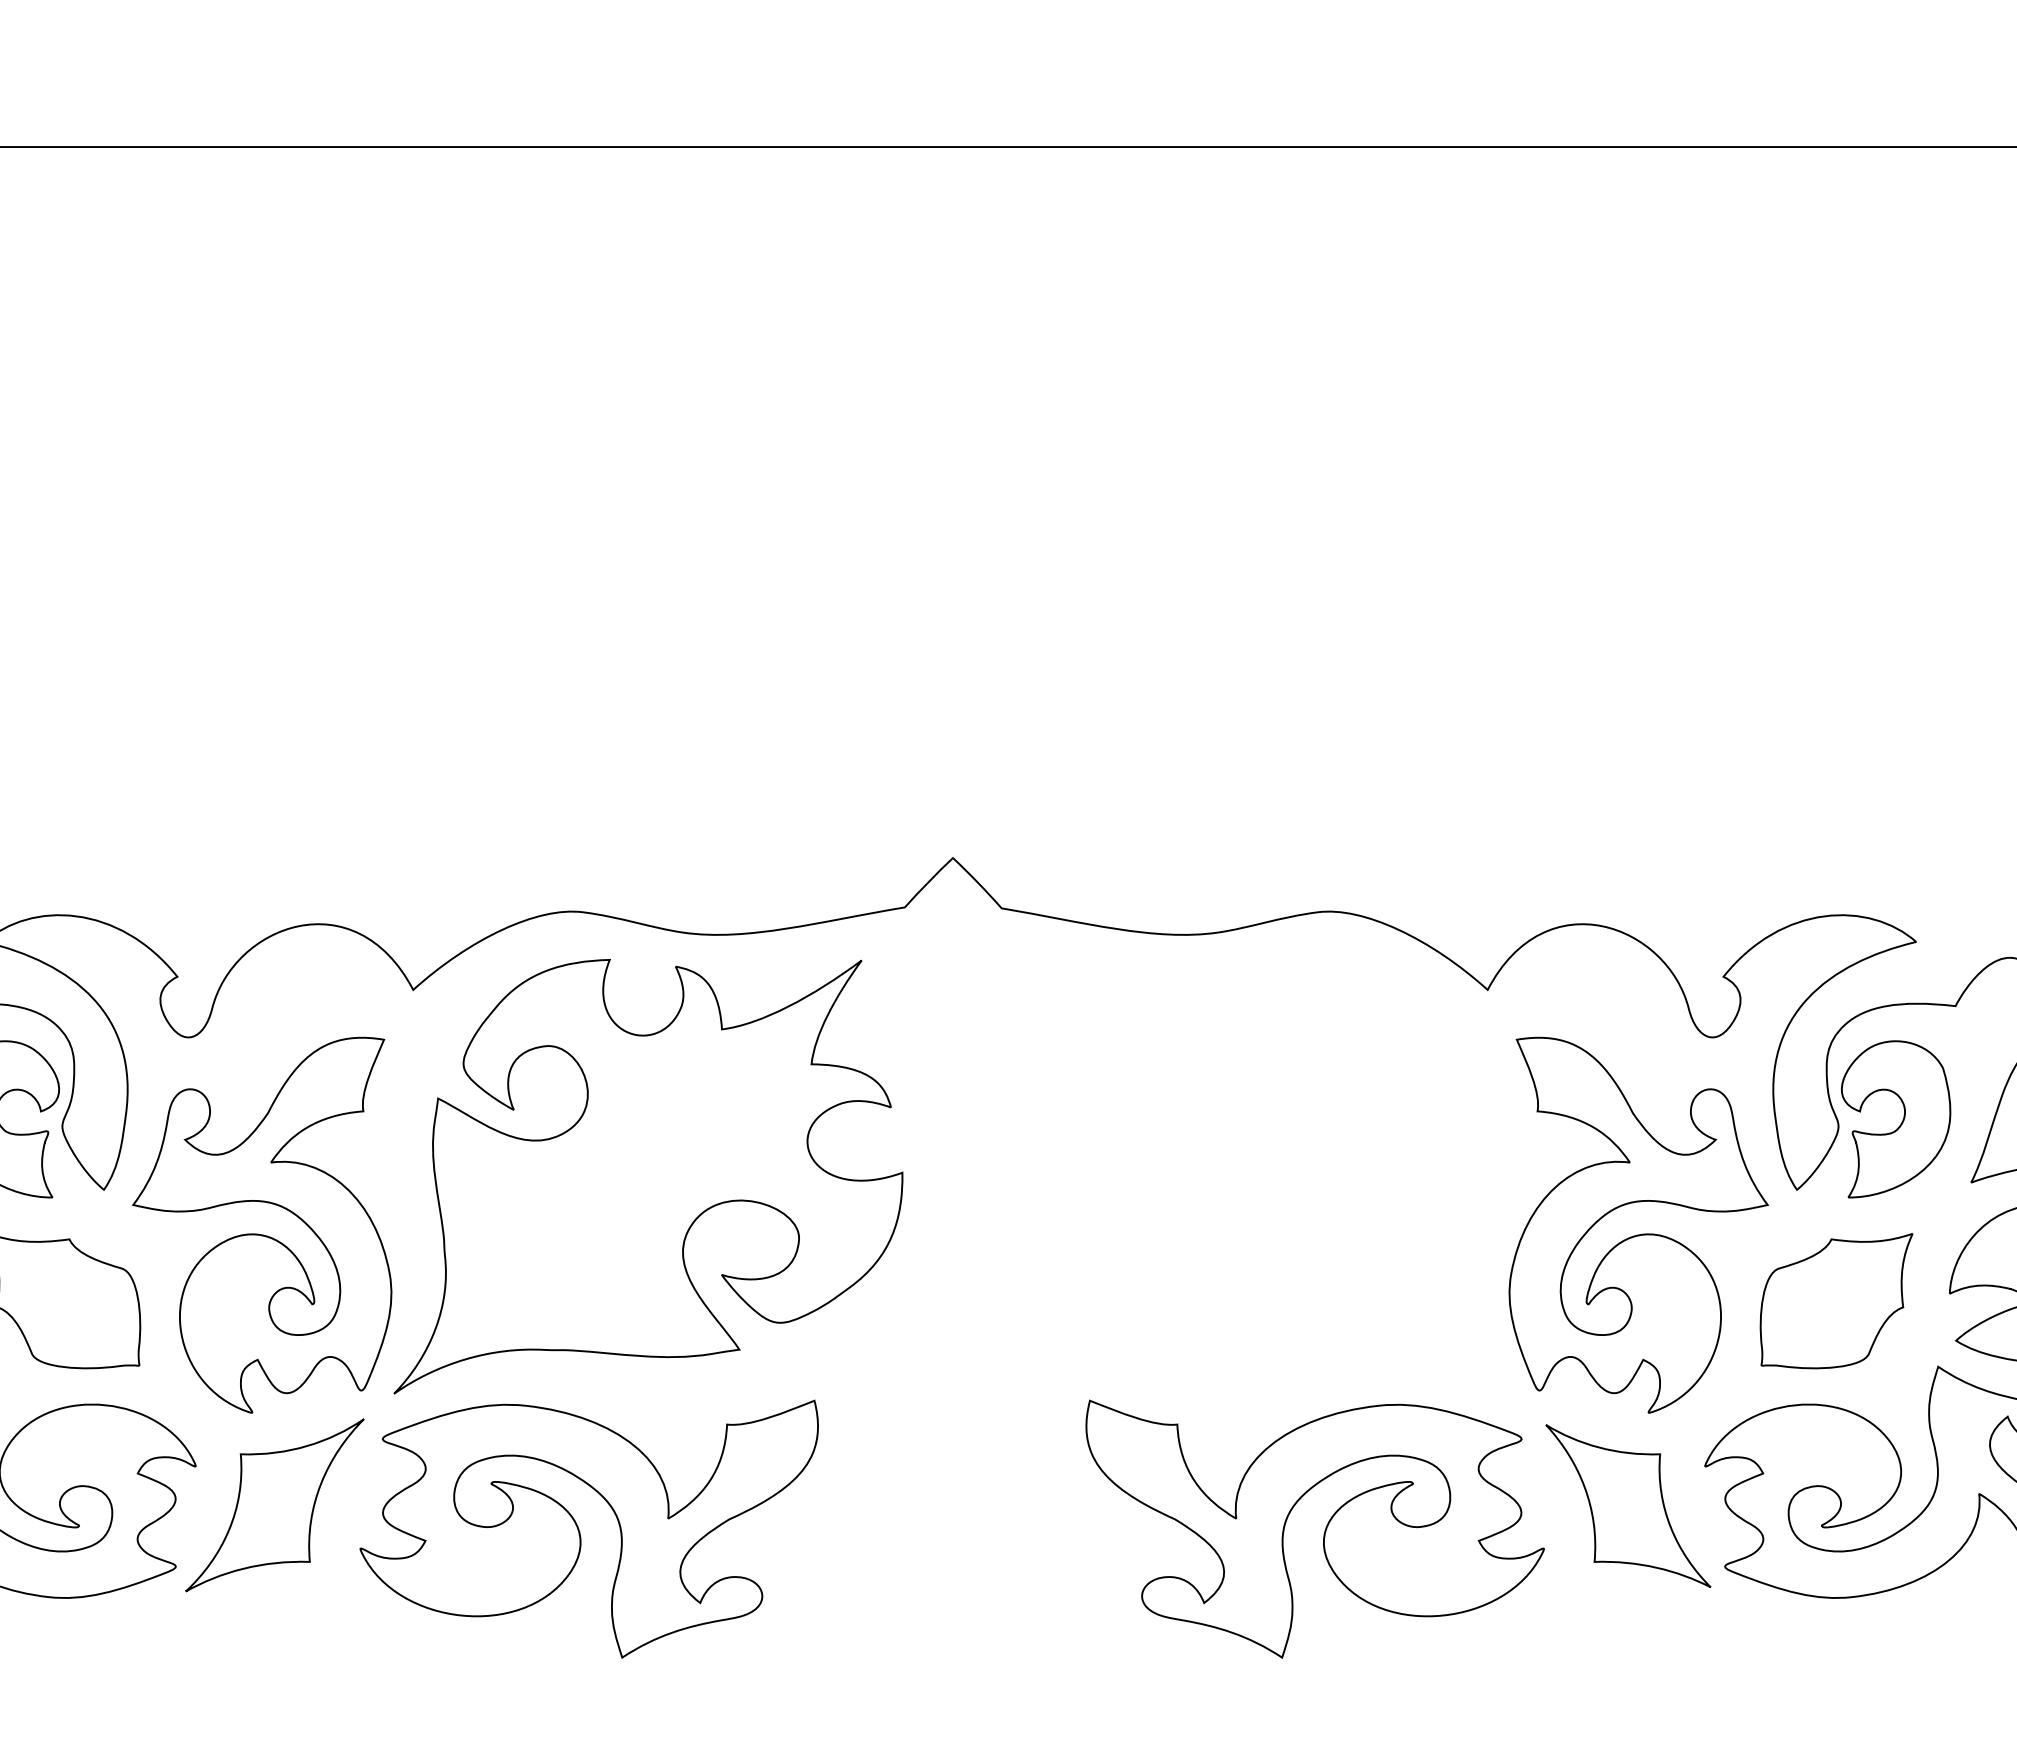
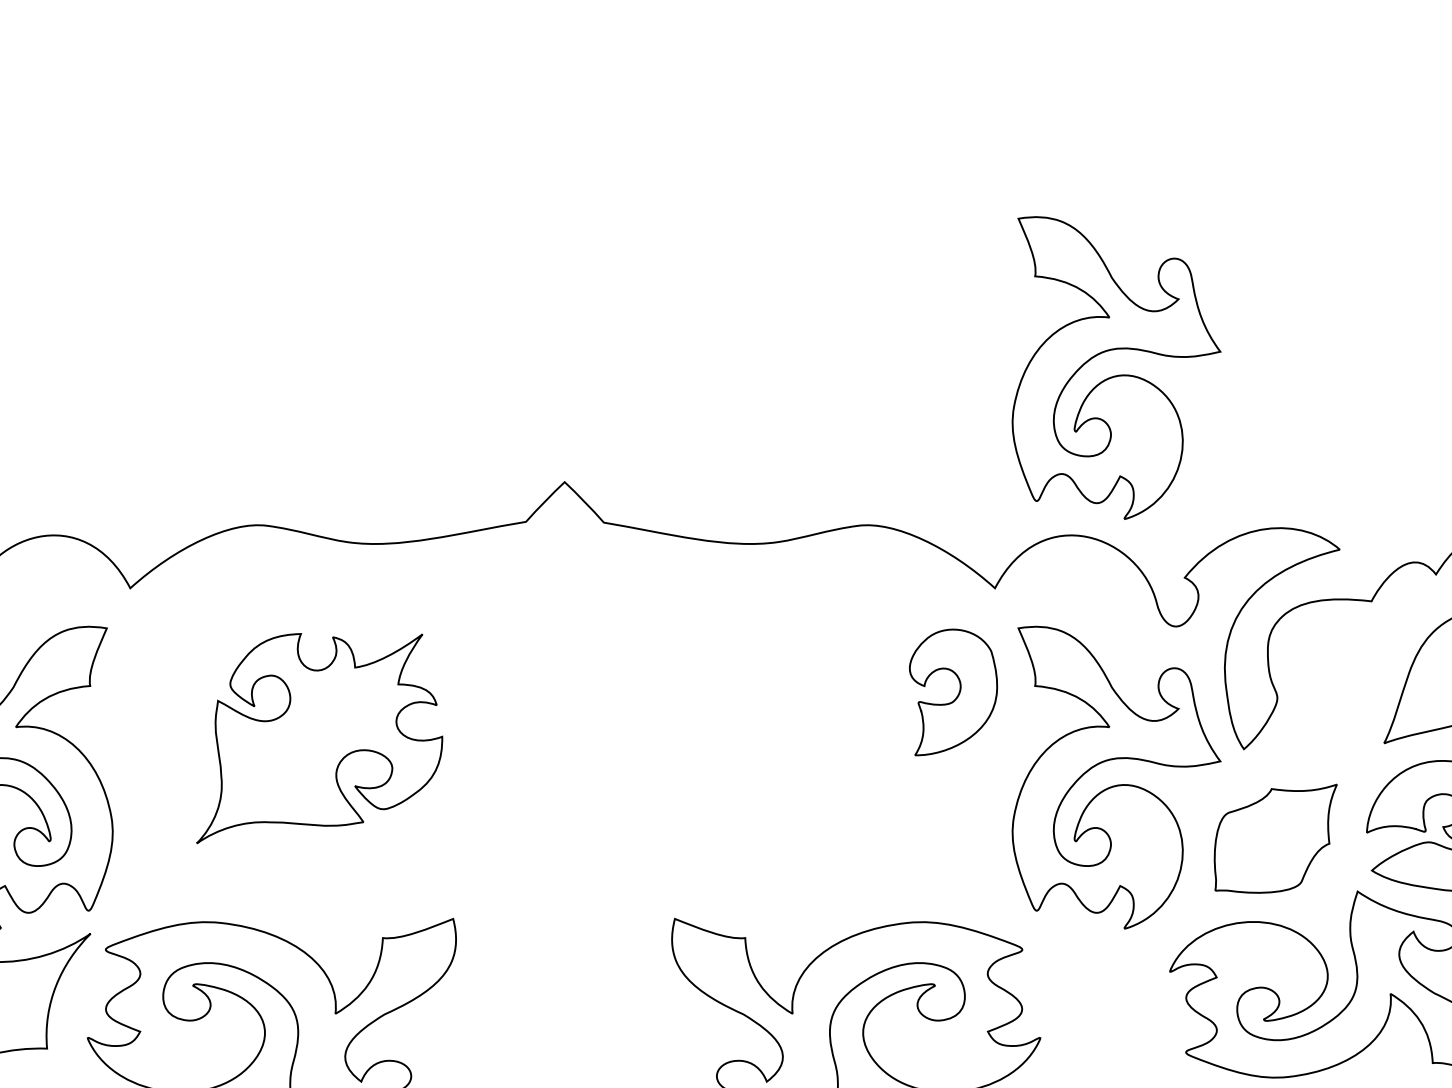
part: (1642, 724) -> (1119, 374), added
part: (1896, 1119) -> (953, 692), moved
part: (648, 1176) -> (319, 738), size x0.6
part: (1628, 1505) -> (1108, 1003), removed

